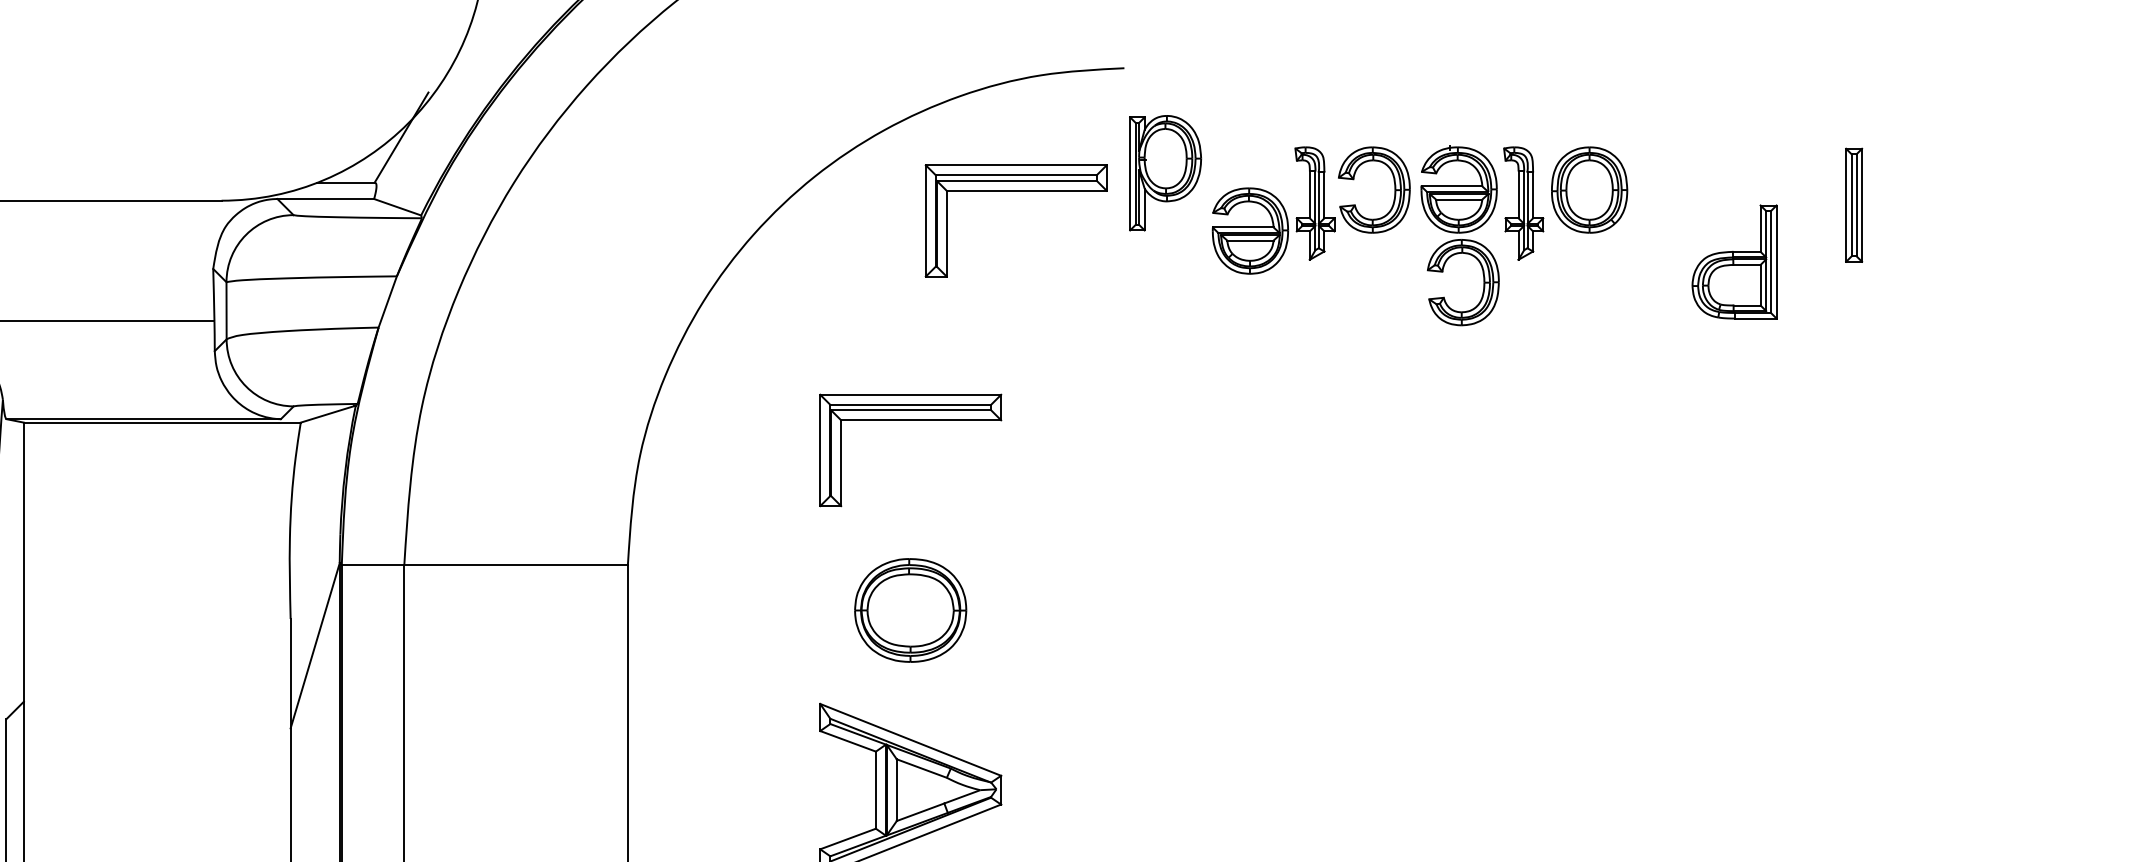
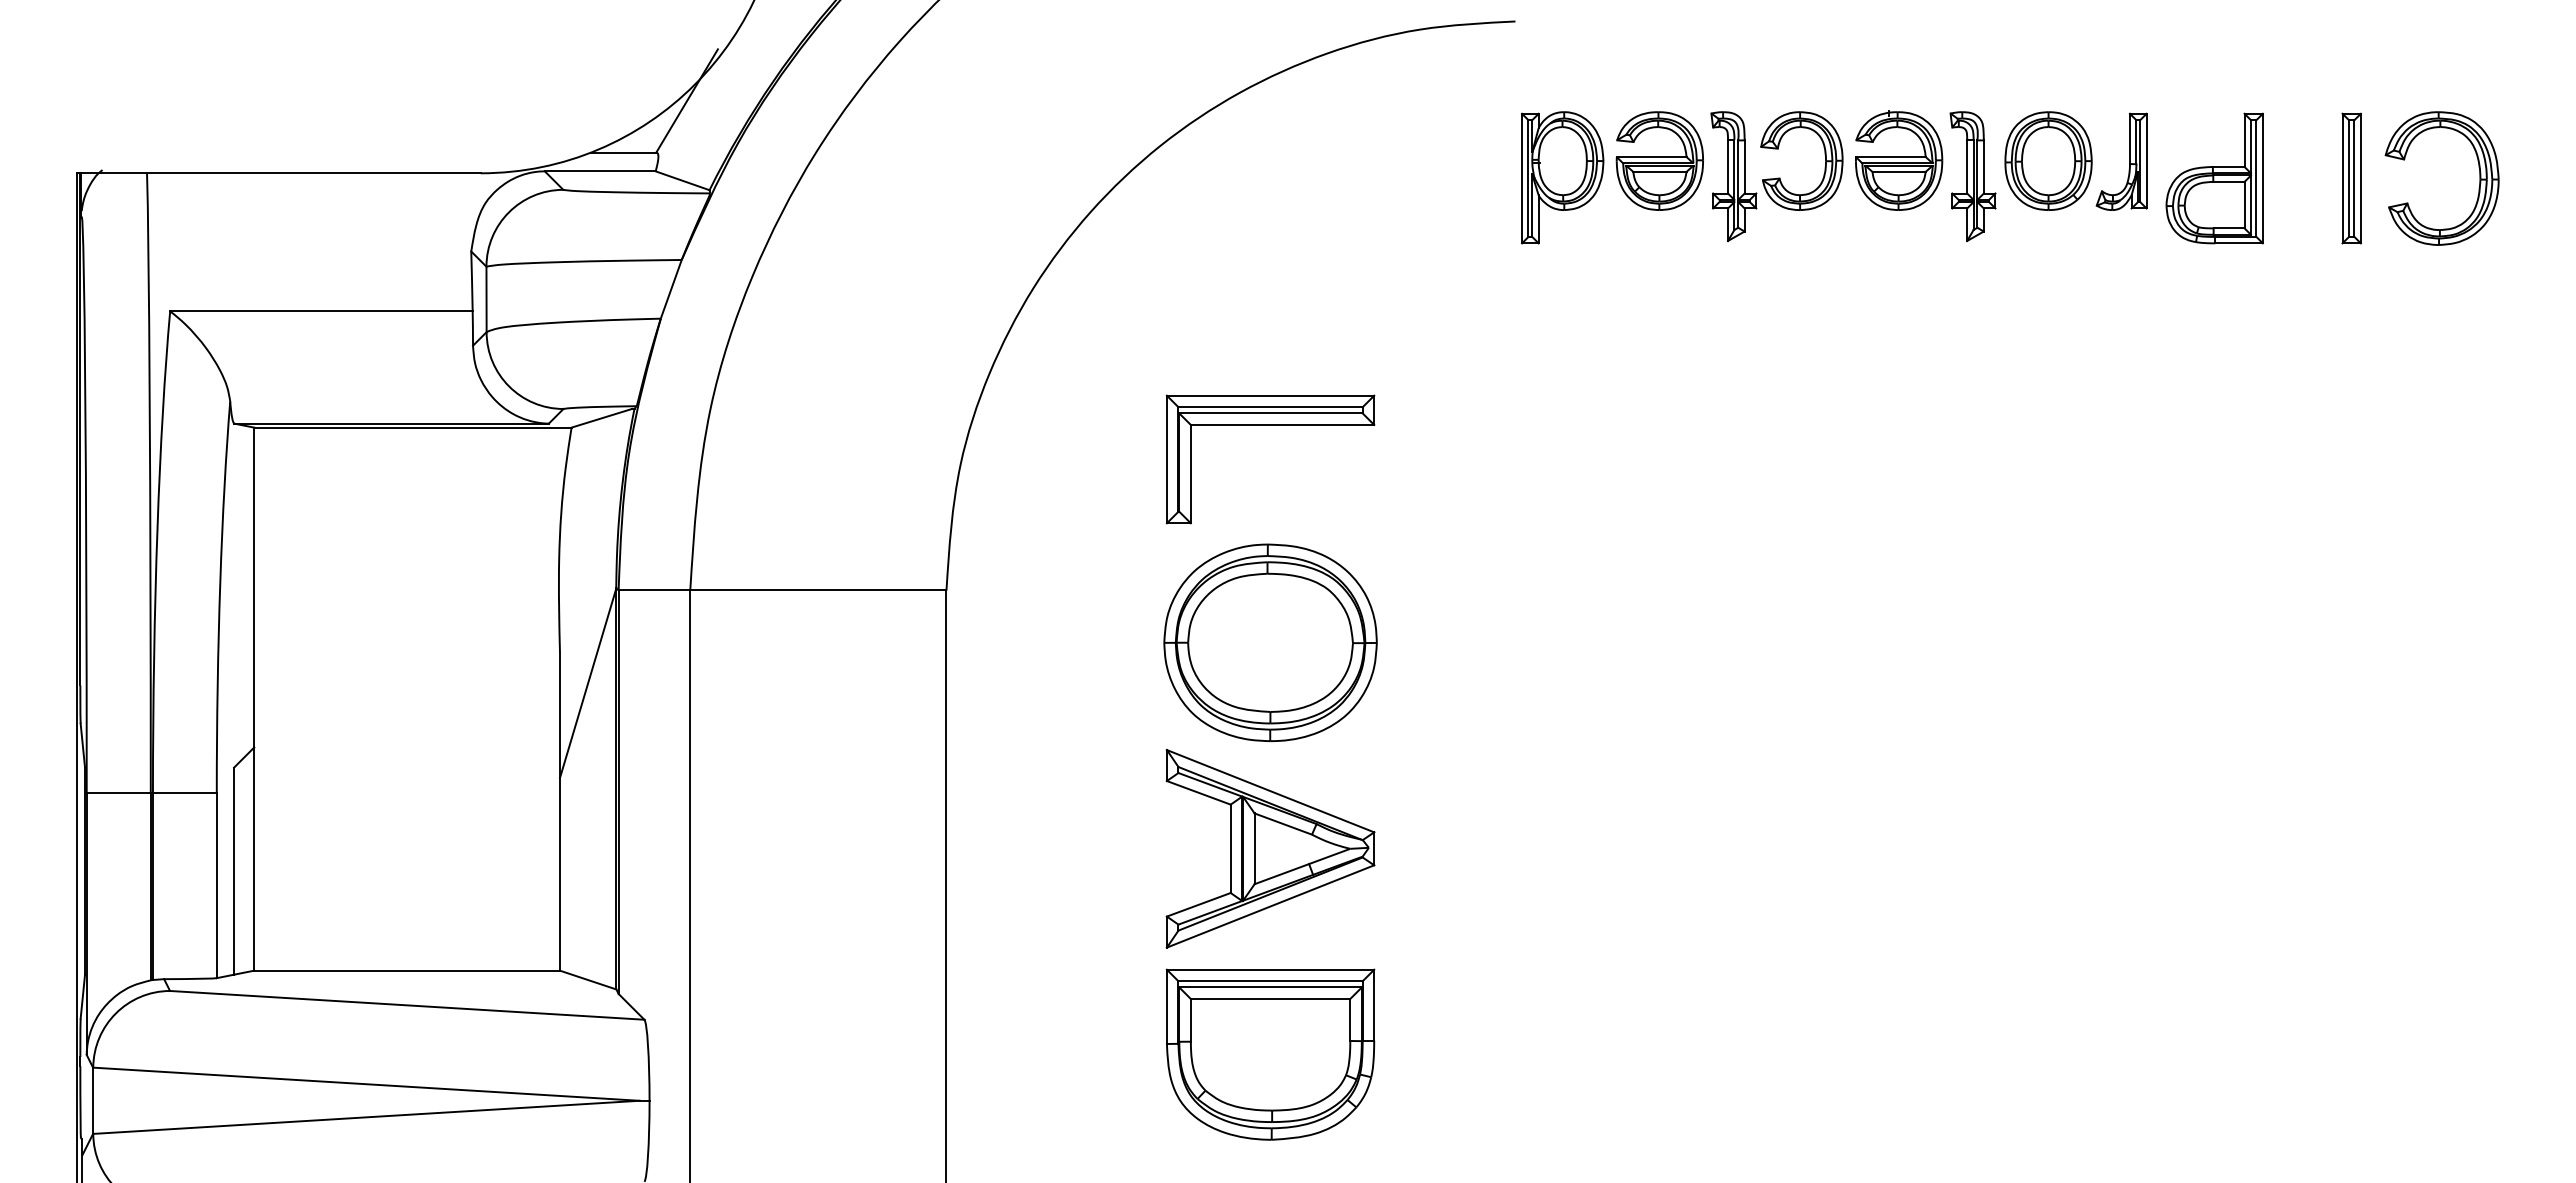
part: (1165, 172) -> (1562, 177), moved
part: (1660, 190) -> (2129, 161), added
part: (1016, 191) -> (1391, 162), removed
part: (1965, 205) -> (2479, 178), added
part: (1250, 230) -> (1659, 160), moved
part: (1734, 261) -> (2214, 178), moved
part: (1483, 276) -> (1926, 260), removed
part: (910, 610) -> (1270, 642), size x1.67

